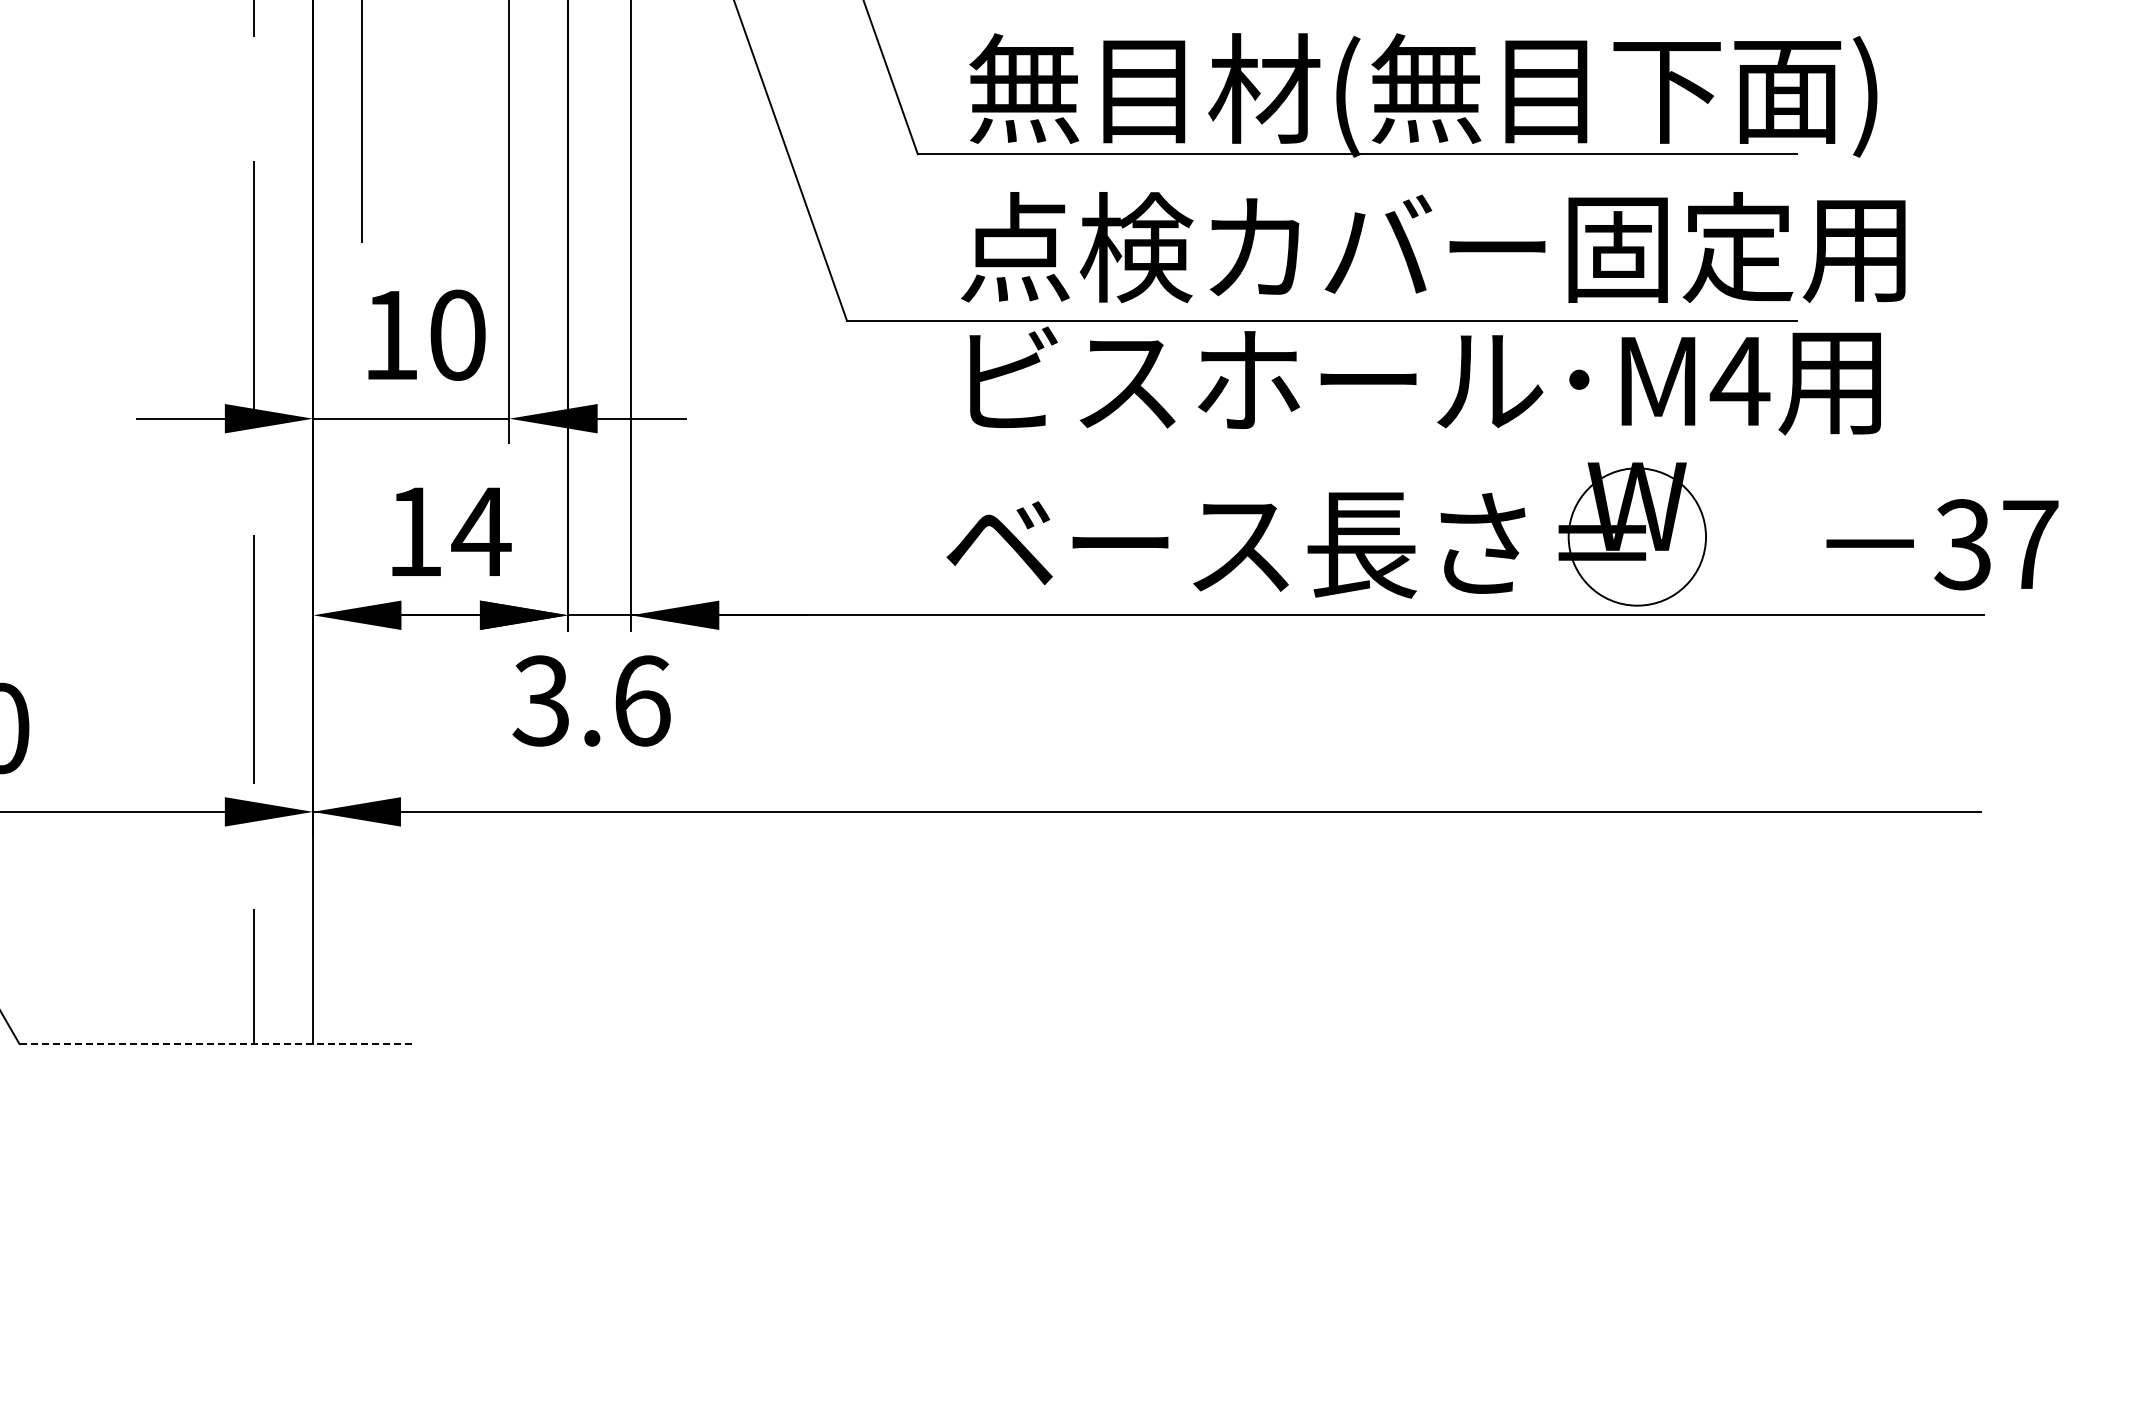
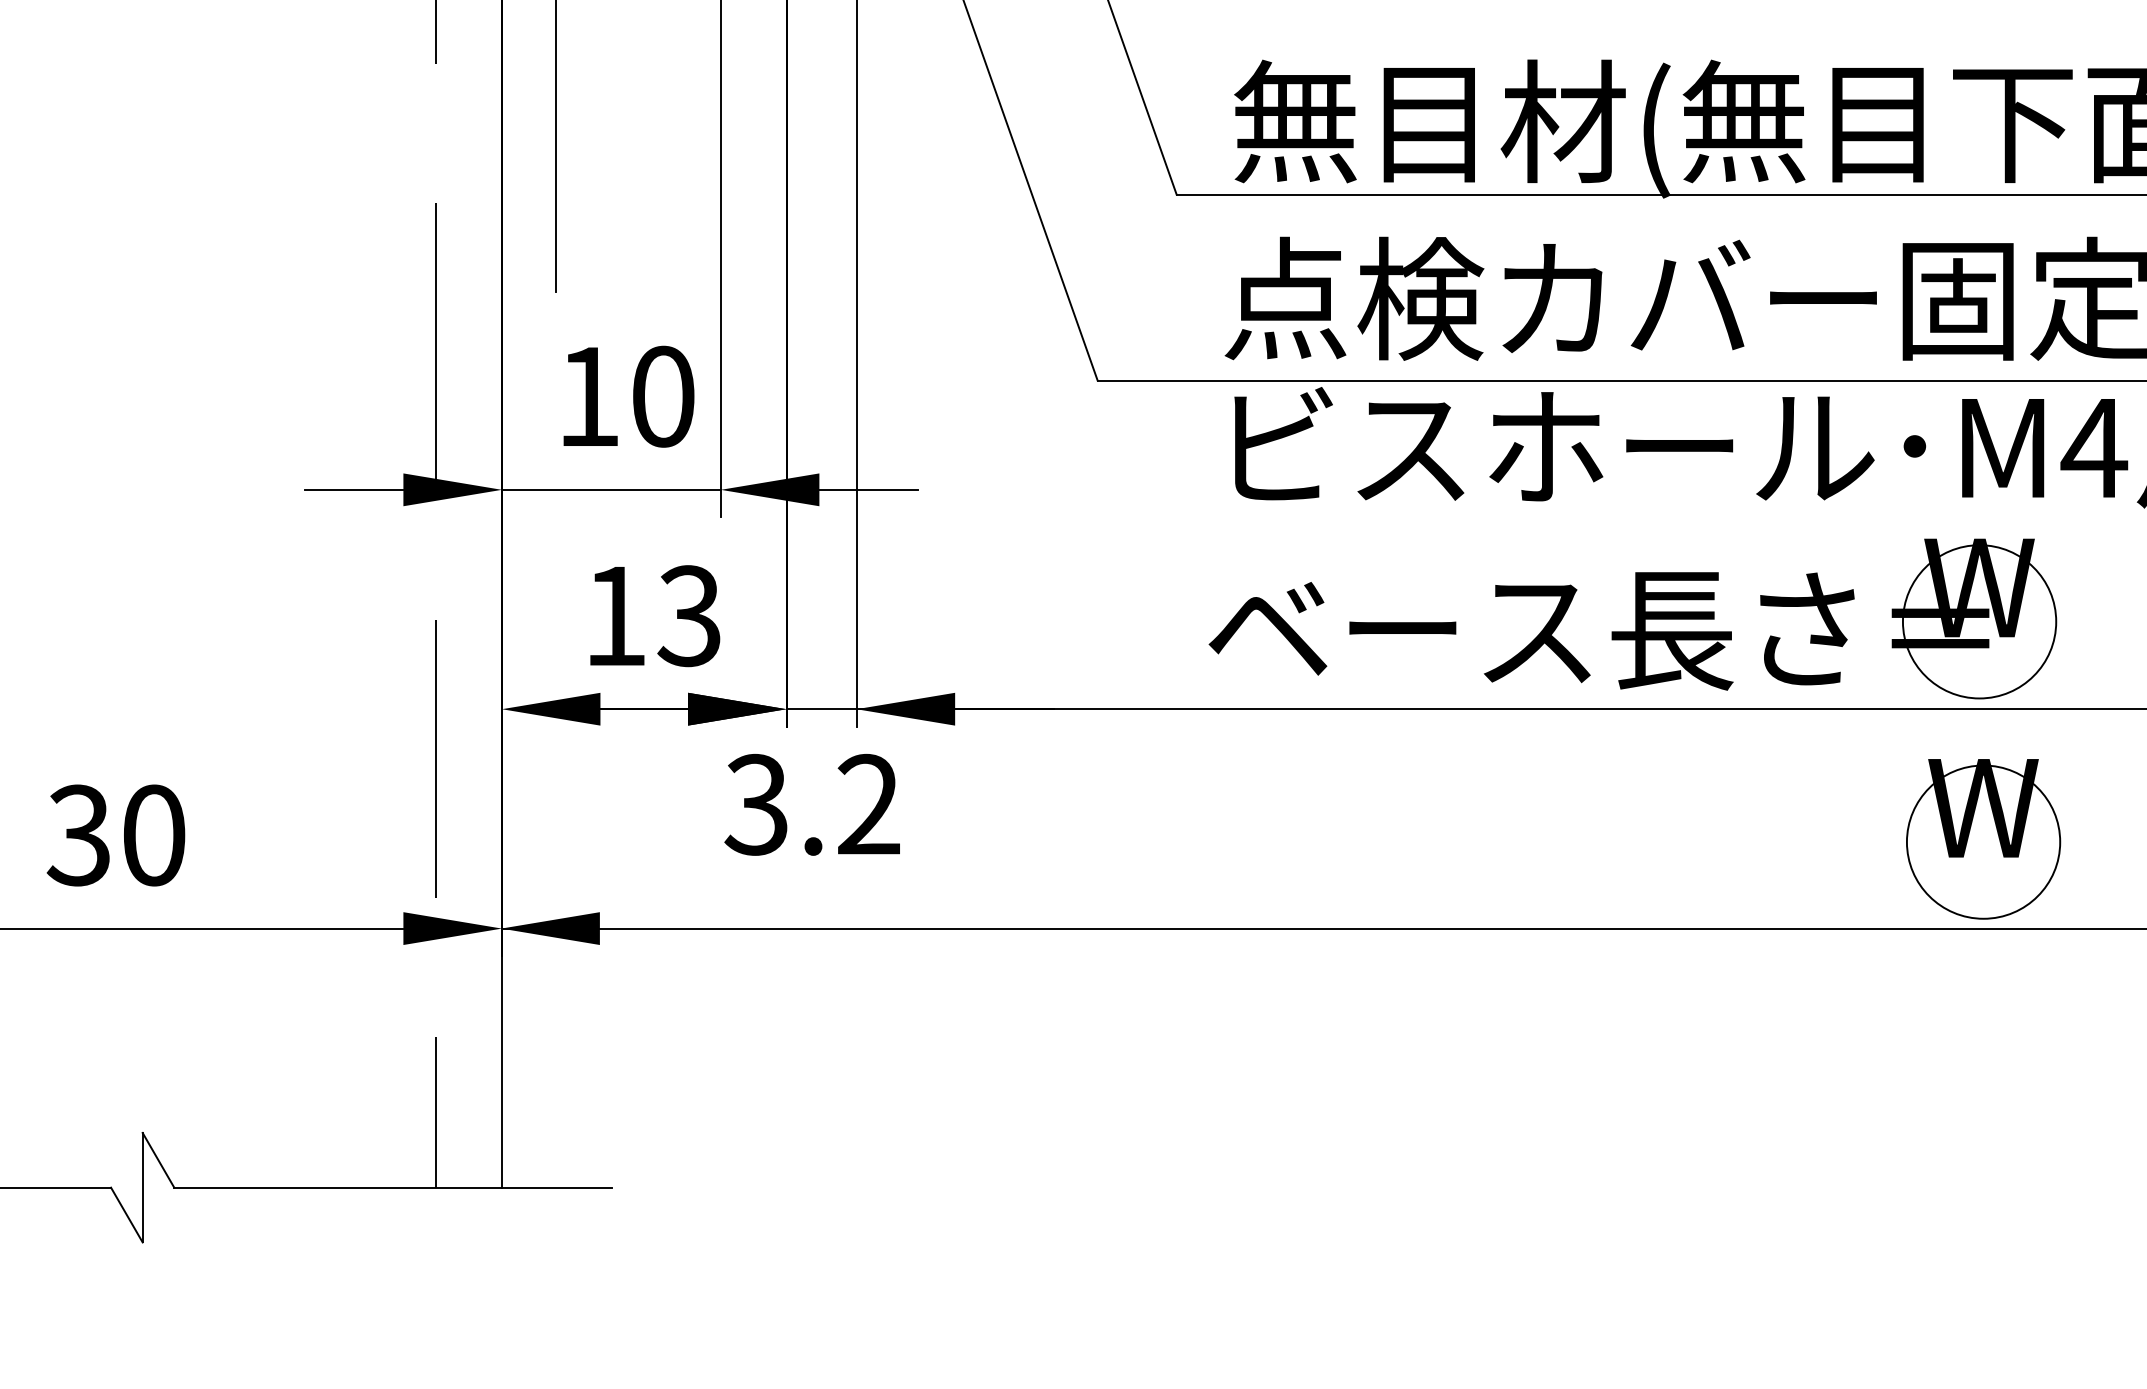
text: (481, 531) -> (689, 615), 14 -> 13
text: (642, 700) -> (869, 804), 3.6 -> 3.2
part: (1640, 731) -> (1983, 838), added
line: (216, 1044) -> (394, 1188), dashed -> solid

